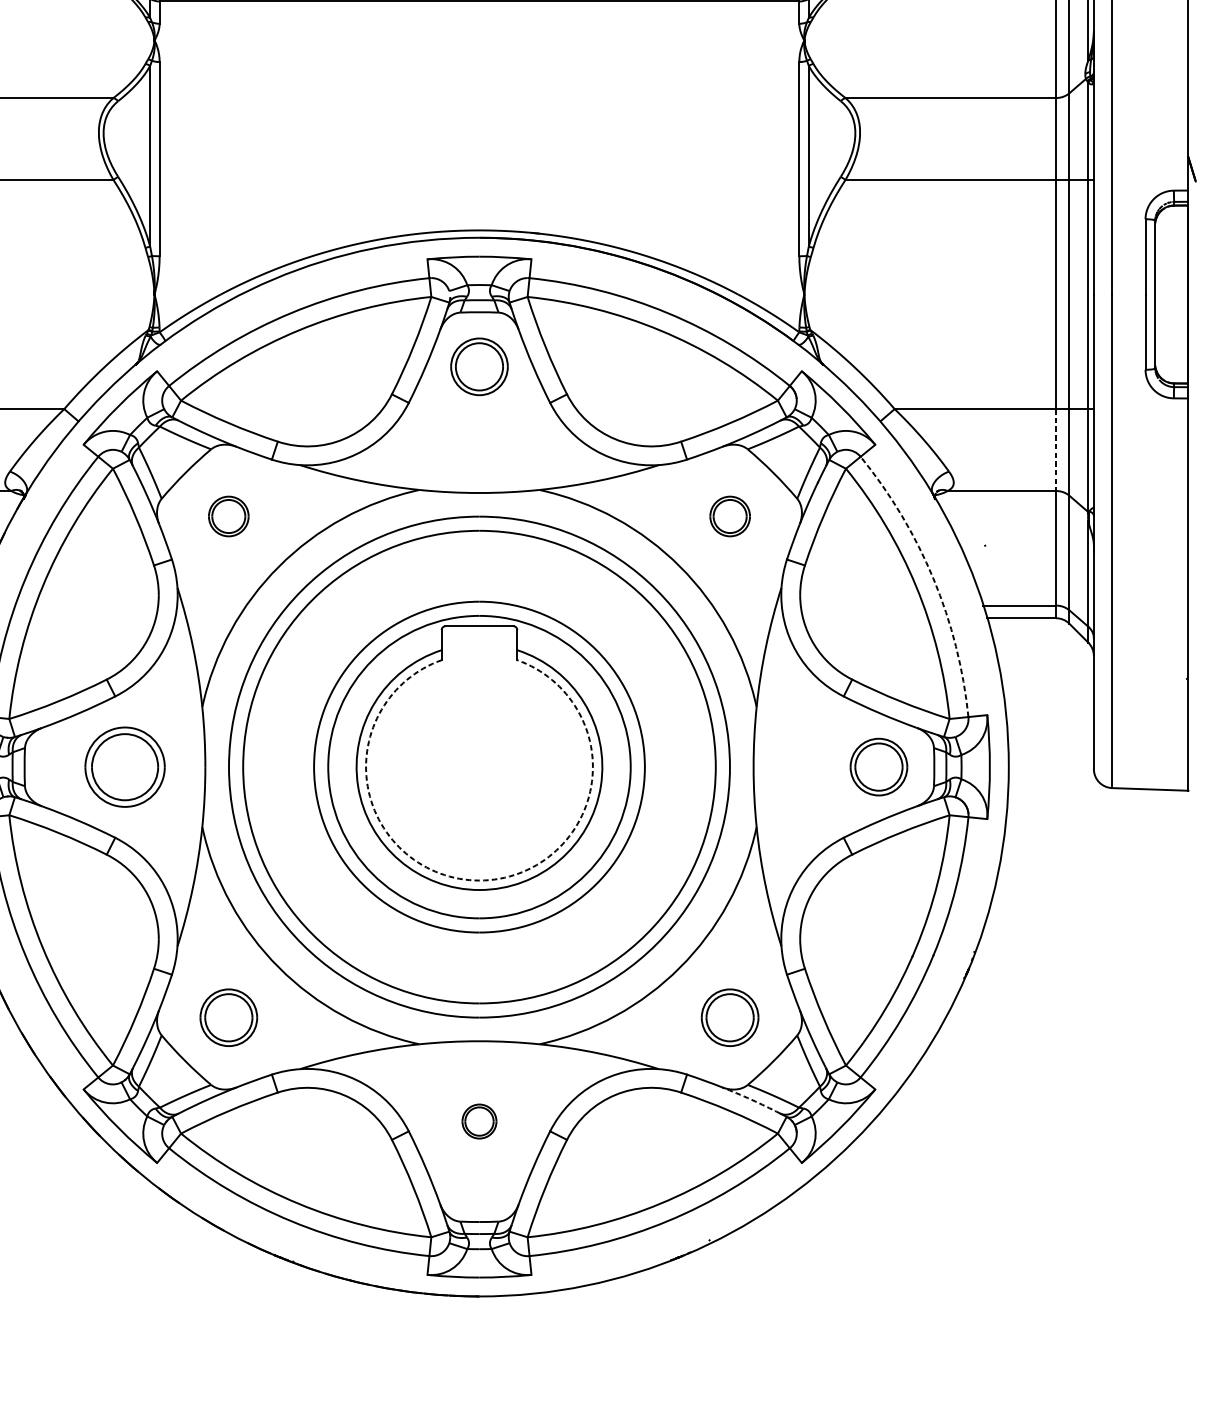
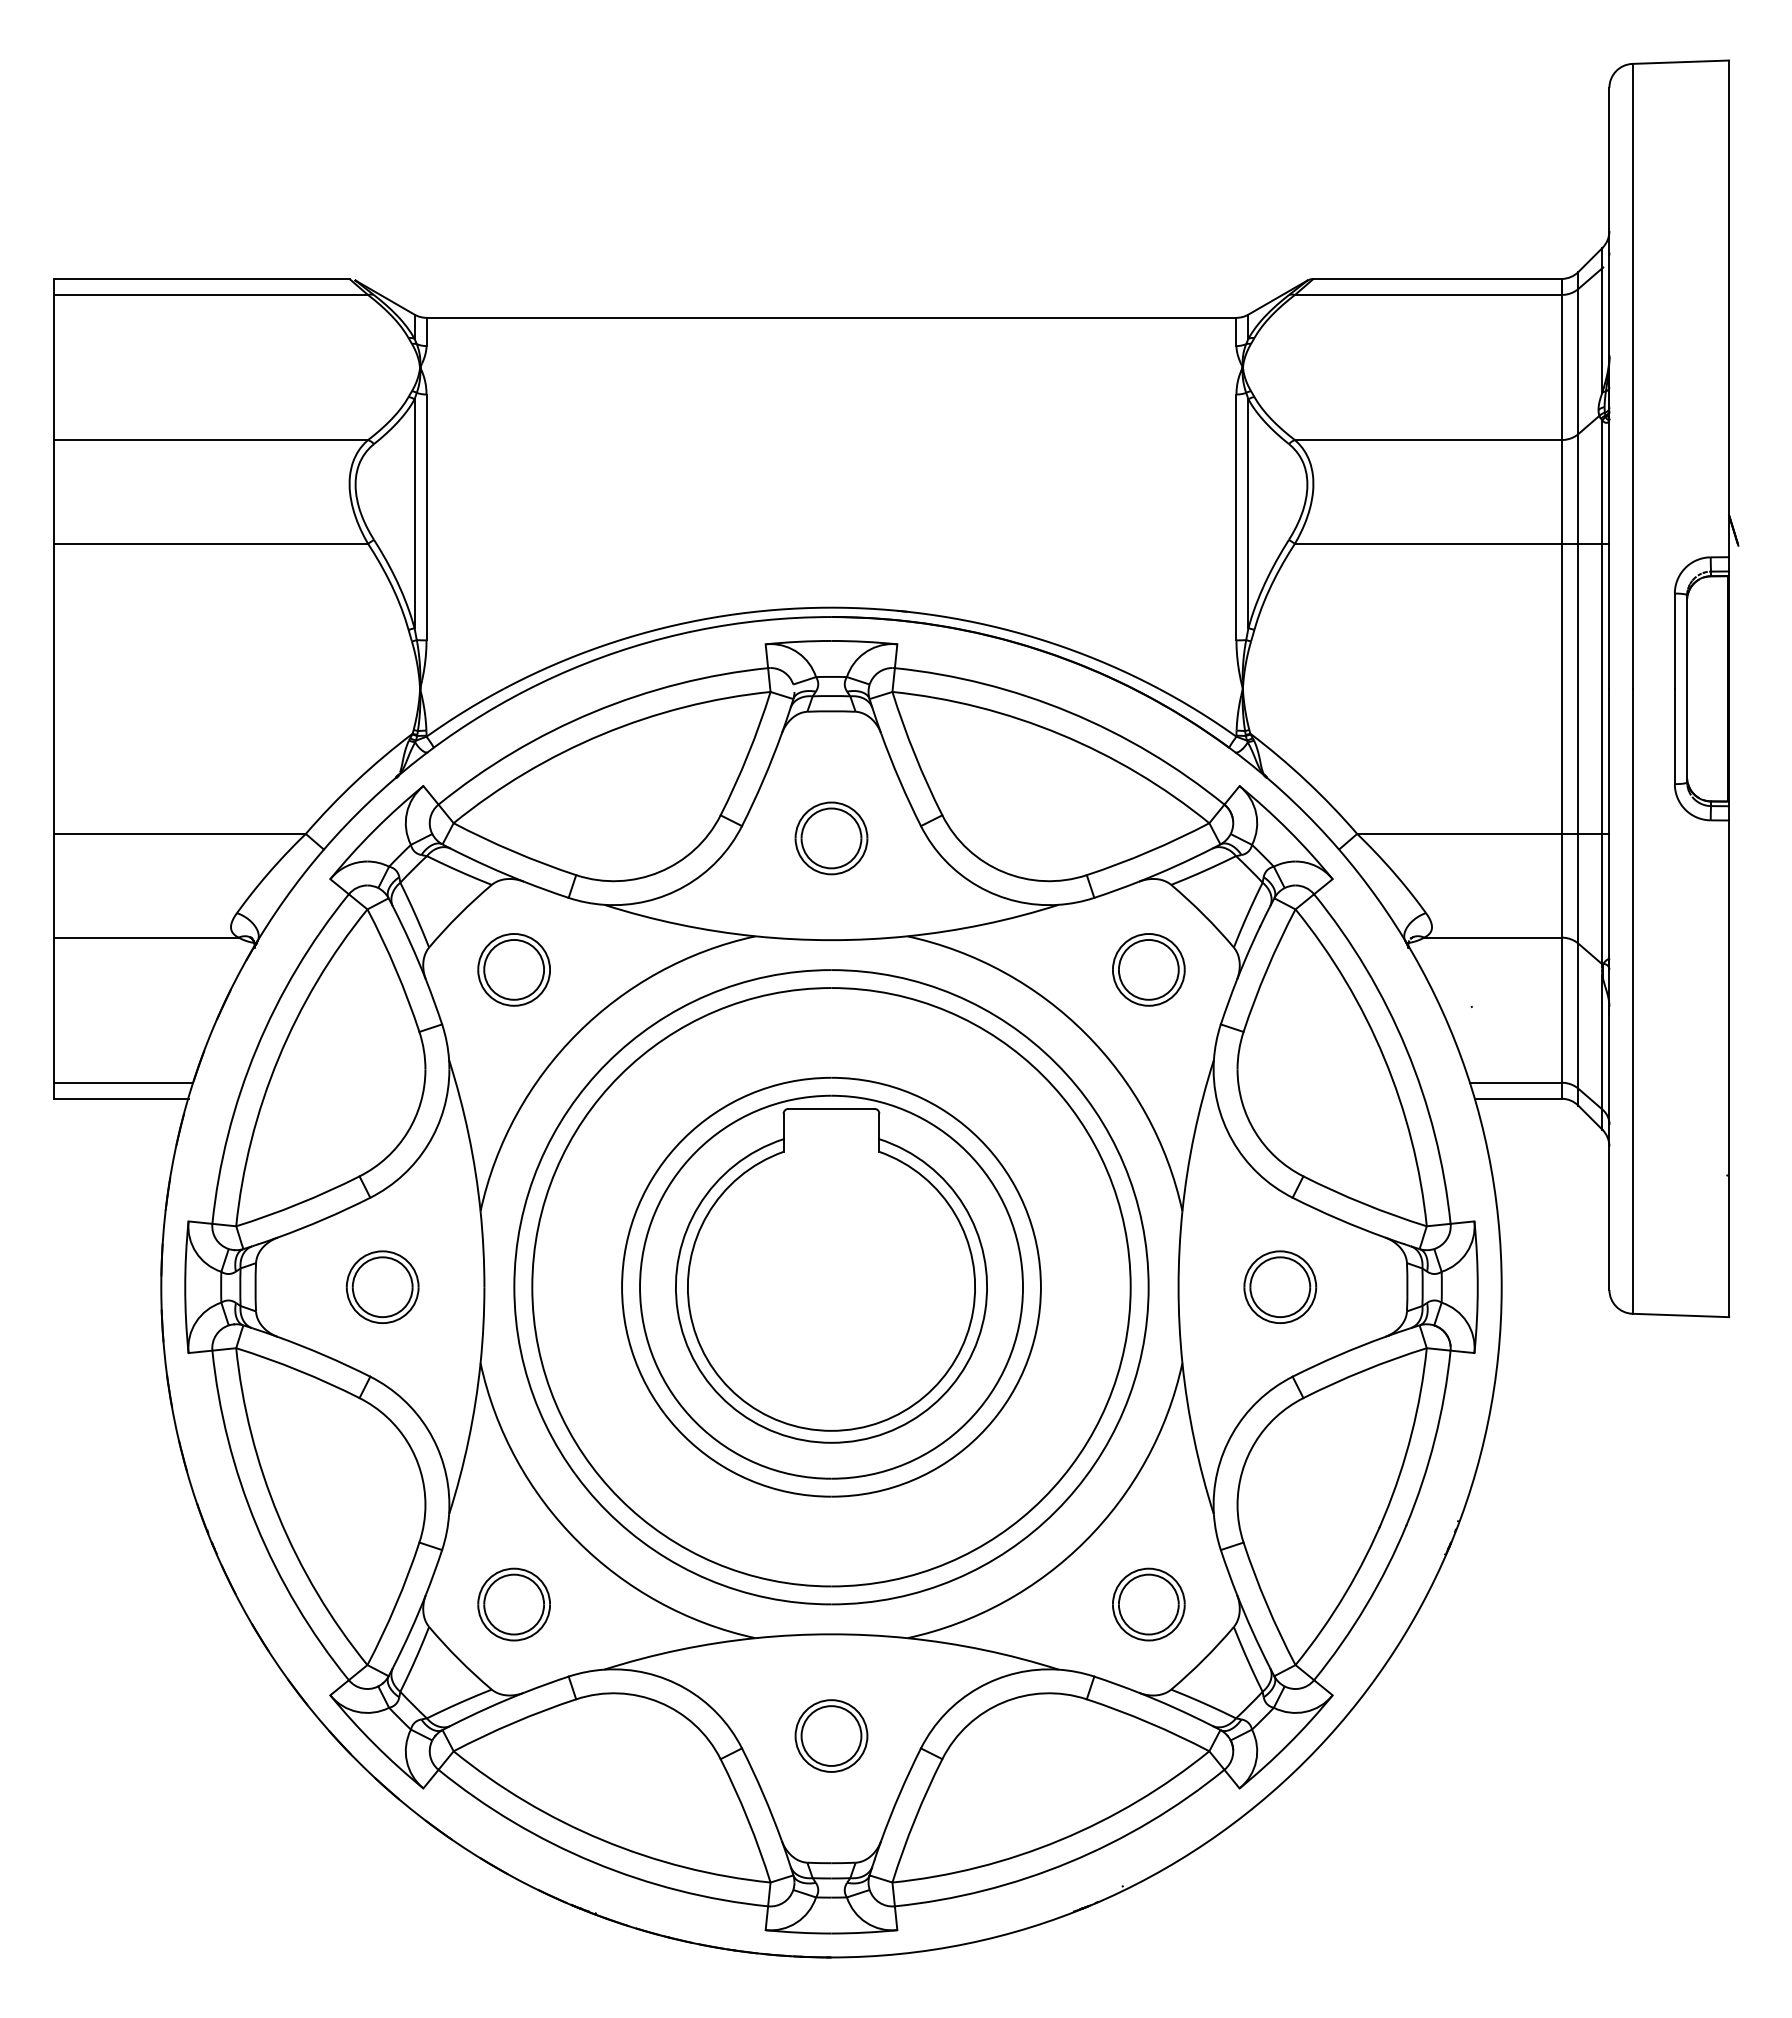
part: (479, 366) -> (831, 838), moved
line: (1056, 449) -> (1561, 885), dashed -> solid
part: (228, 516) -> (513, 969), size x1.43
part: (729, 516) -> (1148, 969), size x1.43
arc: (933, 579) -> (1406, 1049), dashed -> solid
part: (124, 766) -> (382, 1286), size x0.71
part: (879, 766) -> (1280, 1286), moved
arc: (479, 880) -> (831, 1430), dashed -> solid
arc: (751, 1099) -> (1175, 1708), dashed -> solid
part: (479, 1121) -> (831, 1735), size x1.67

